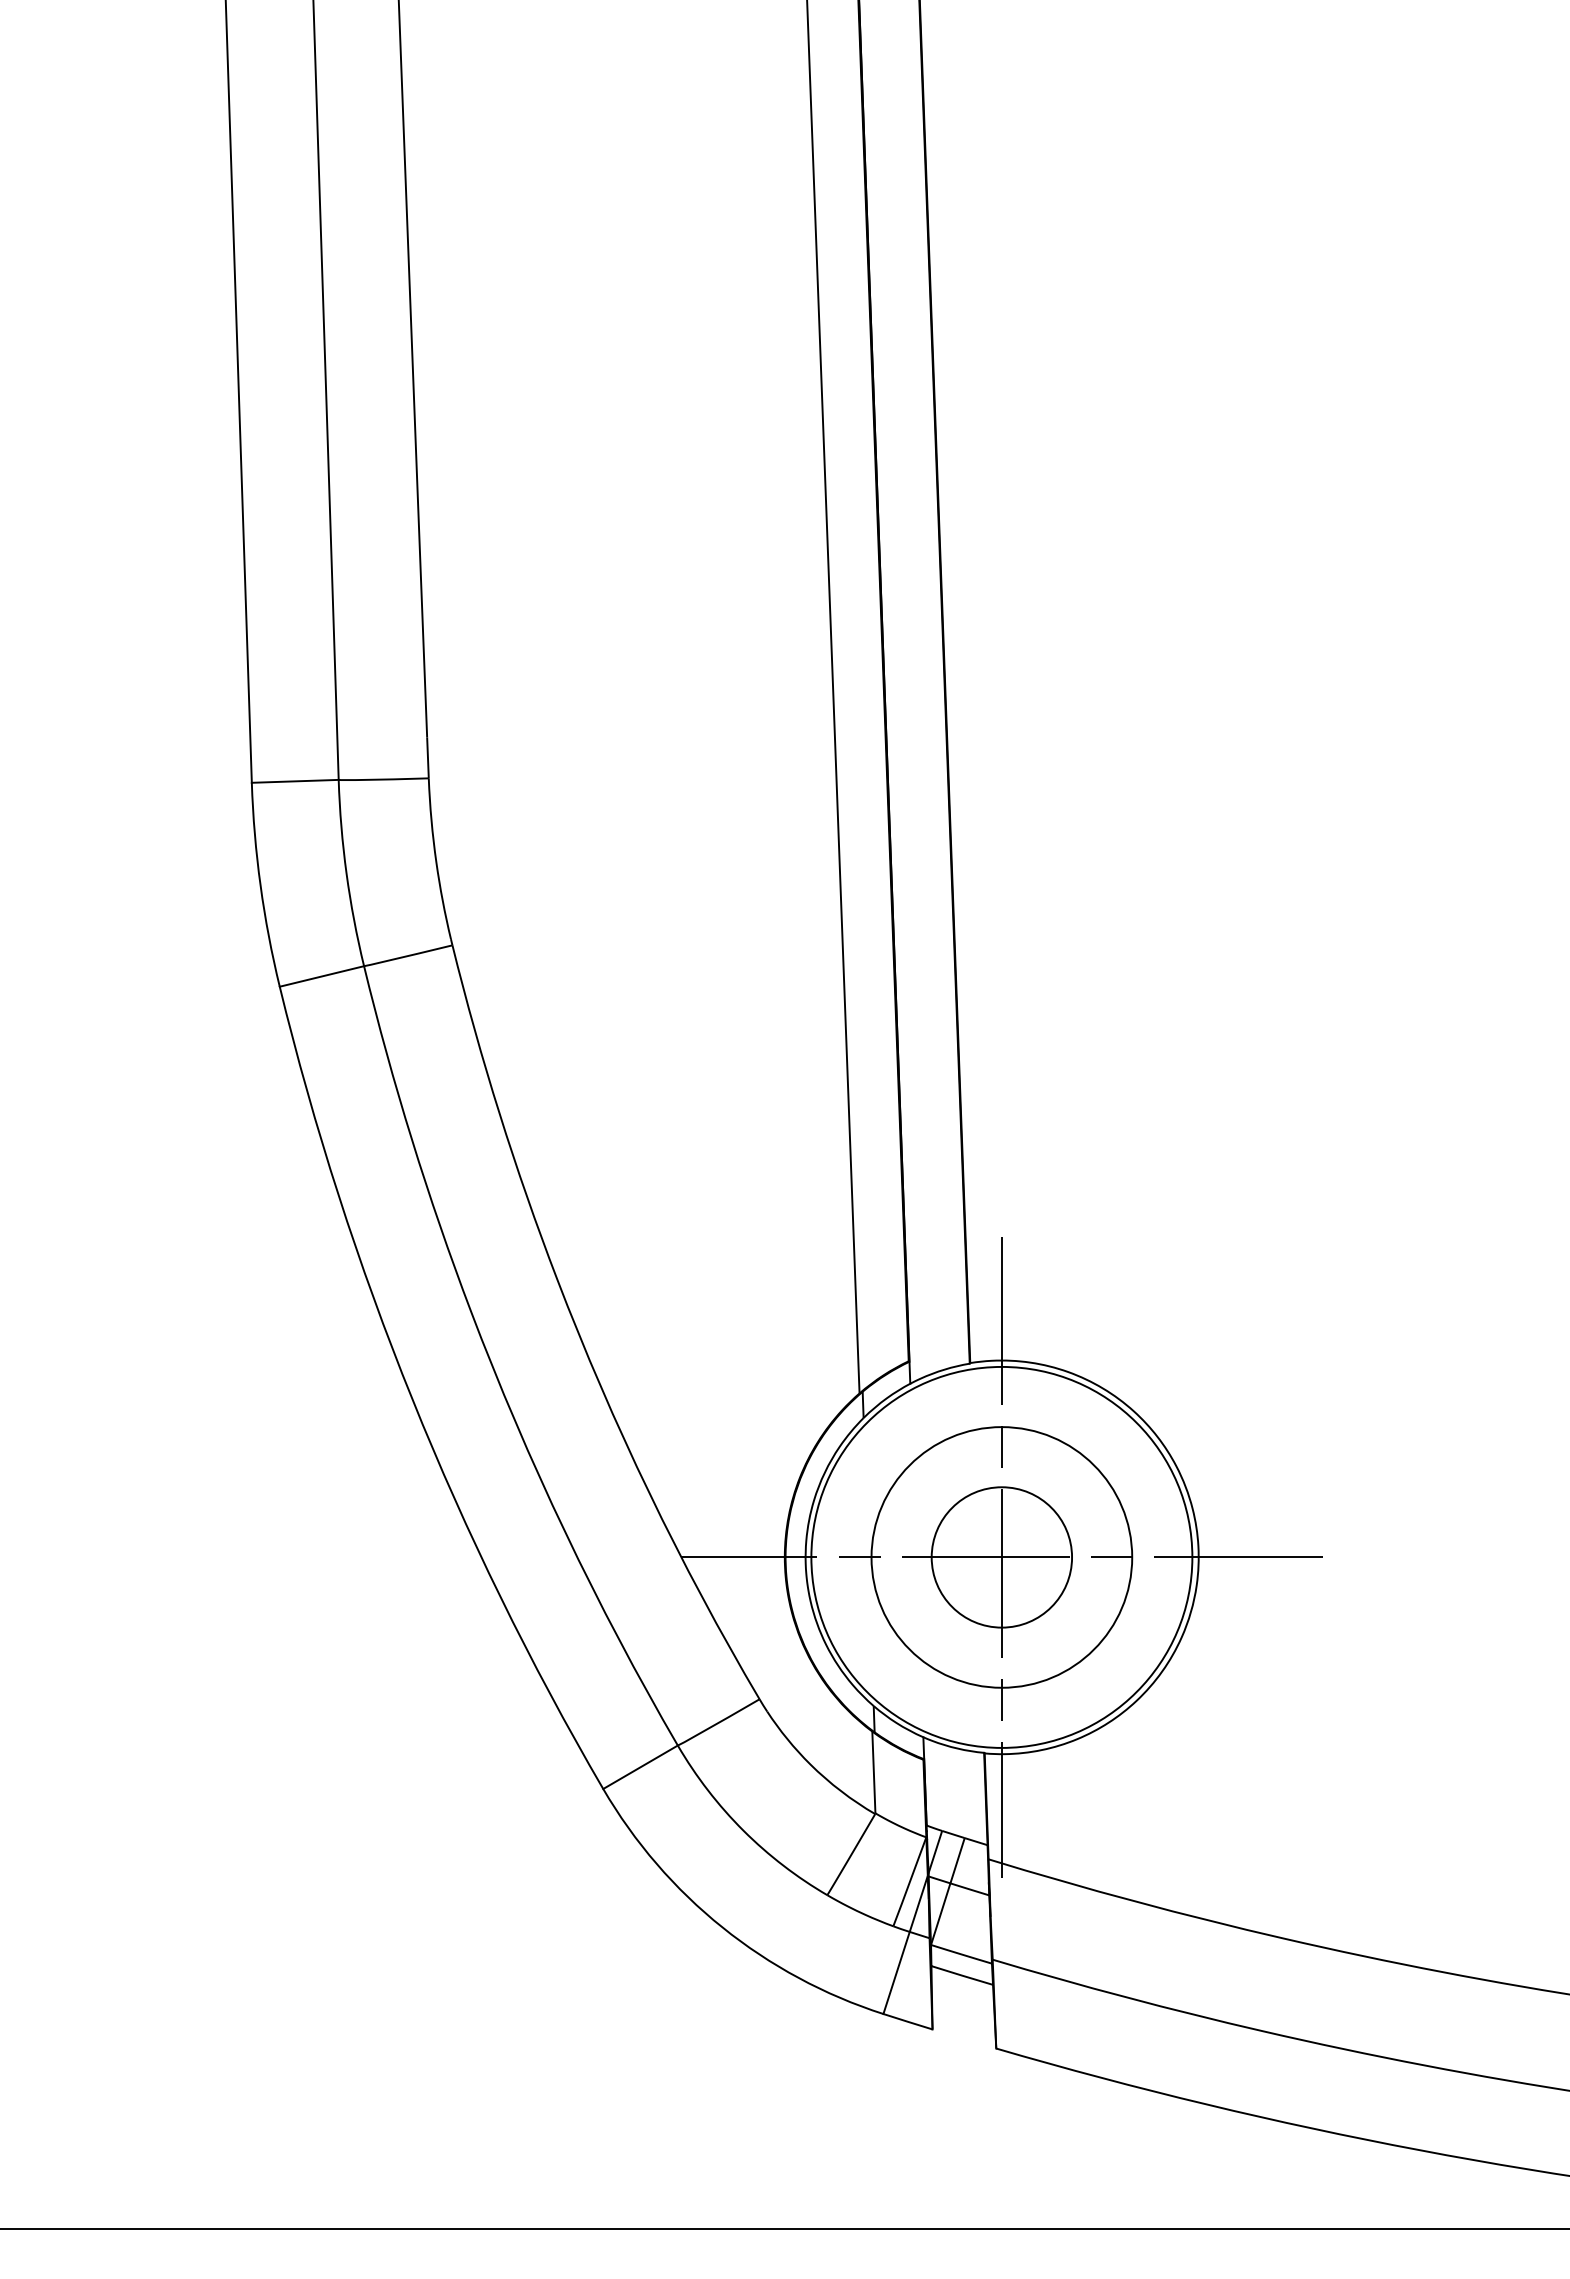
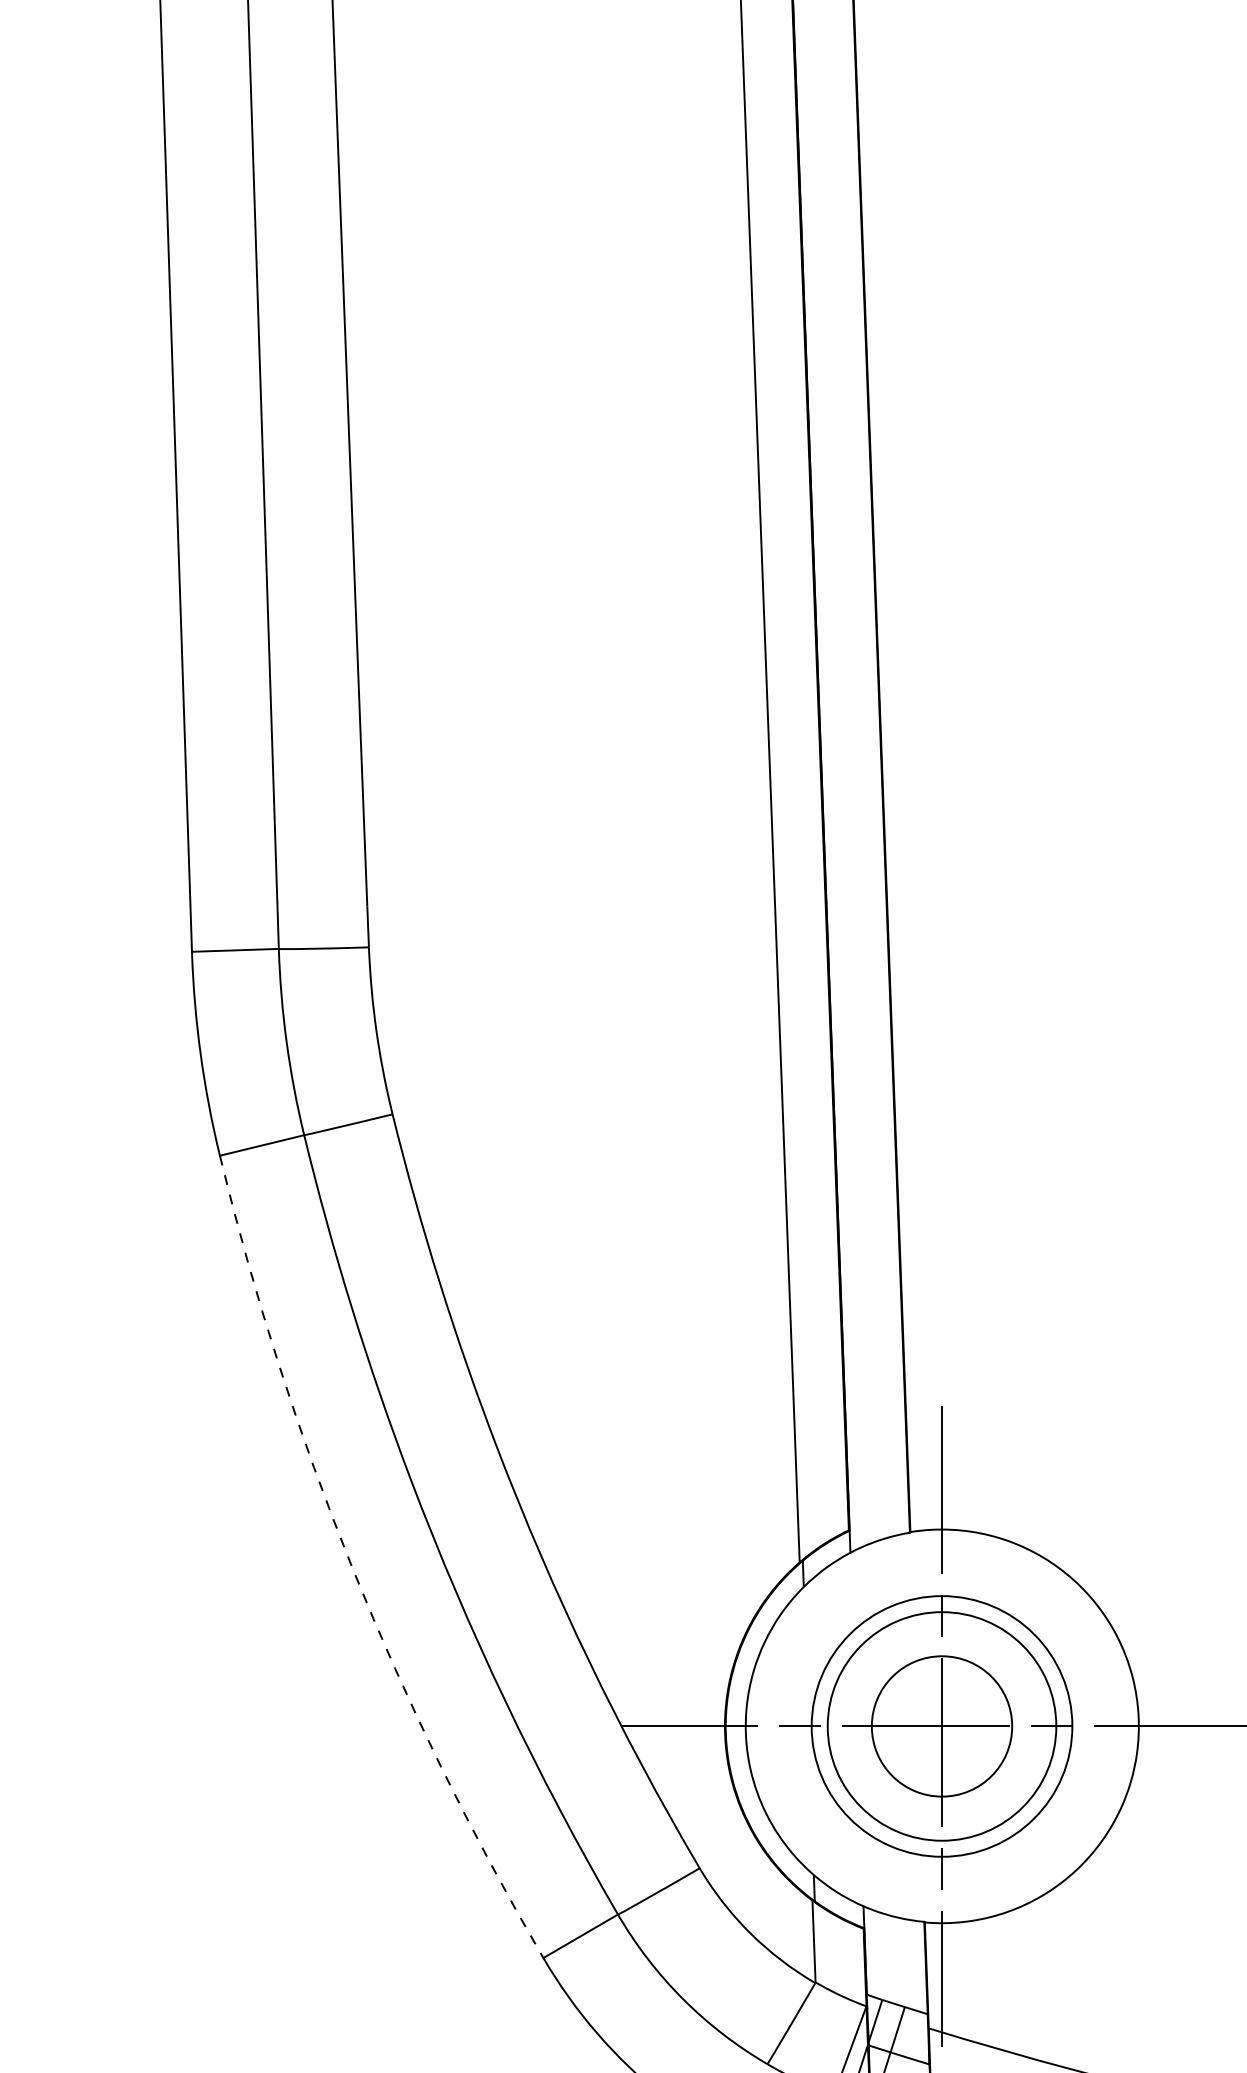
arc: (412, 1399) -> (352, 1568), solid -> dashed
circle: (1001, 1556) -> (941, 1725), size x0.6

